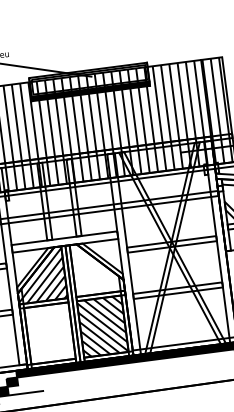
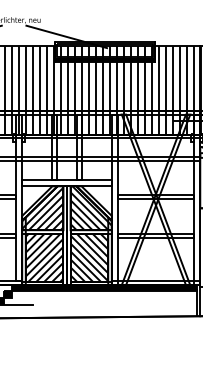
hatch: (96, 268) -> (90, 208), added
hatch: (49, 333) -> (44, 257), added

